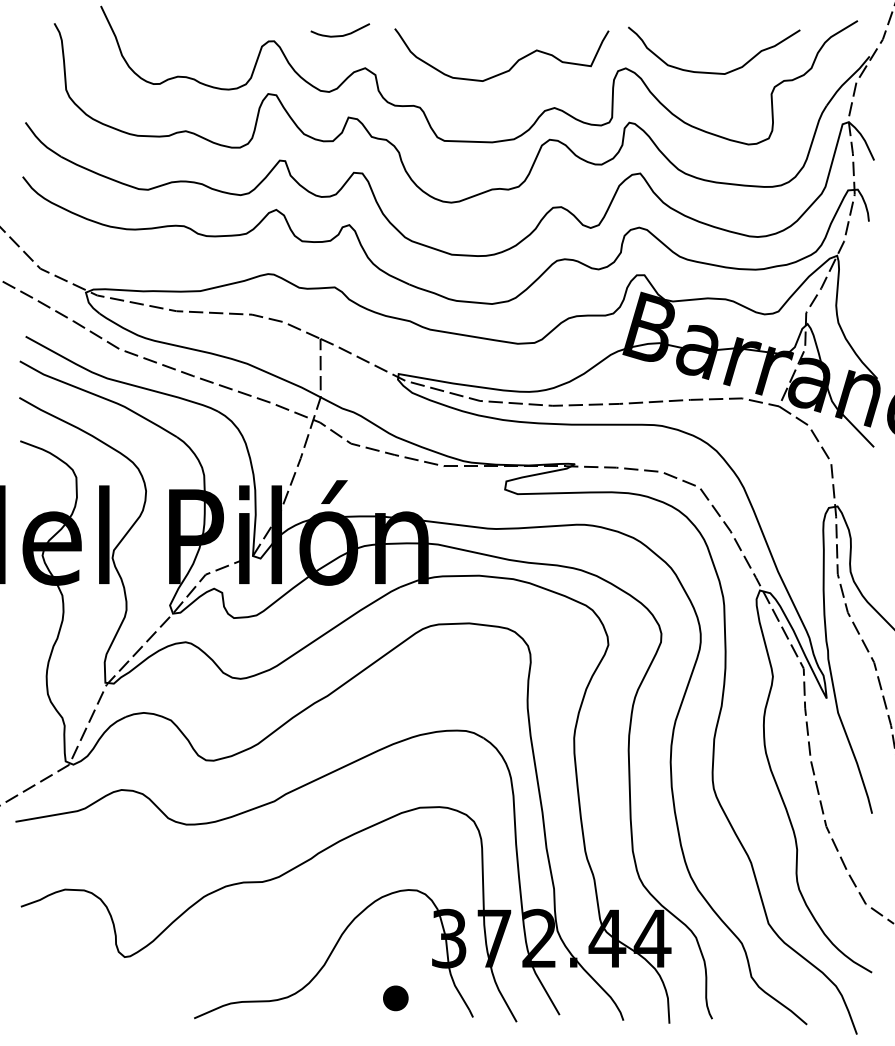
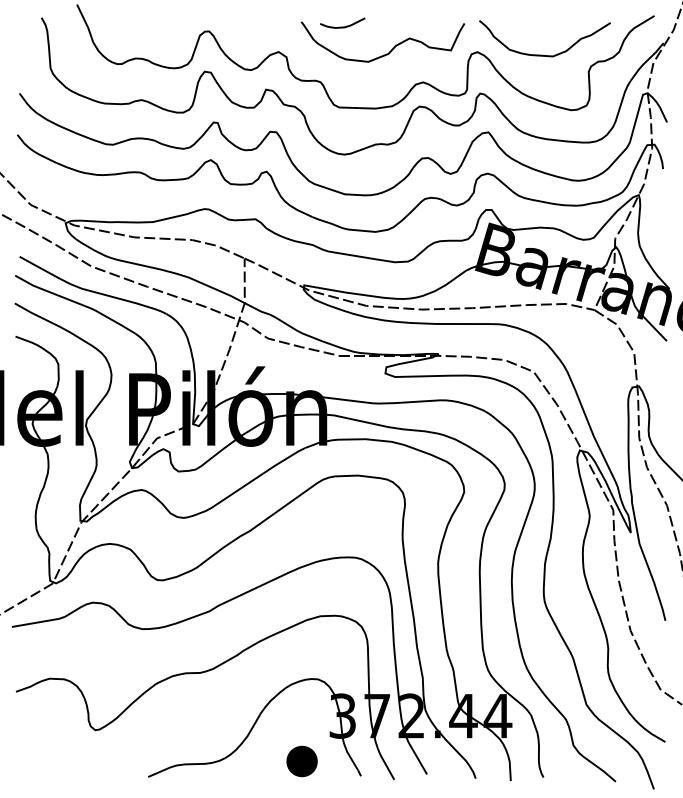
curve: (340, 34) -> (342, 26), moved
part: (395, 998) -> (301, 761), size x1.6

